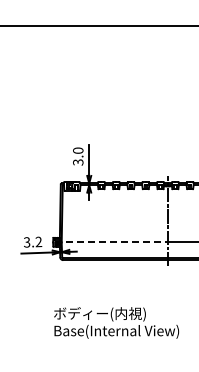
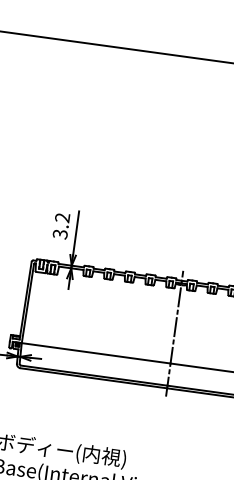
text: (78, 150) -> (62, 217), 3.0 -> 3.2
line: (112, 242) -> (92, 352), dashed -> solid

